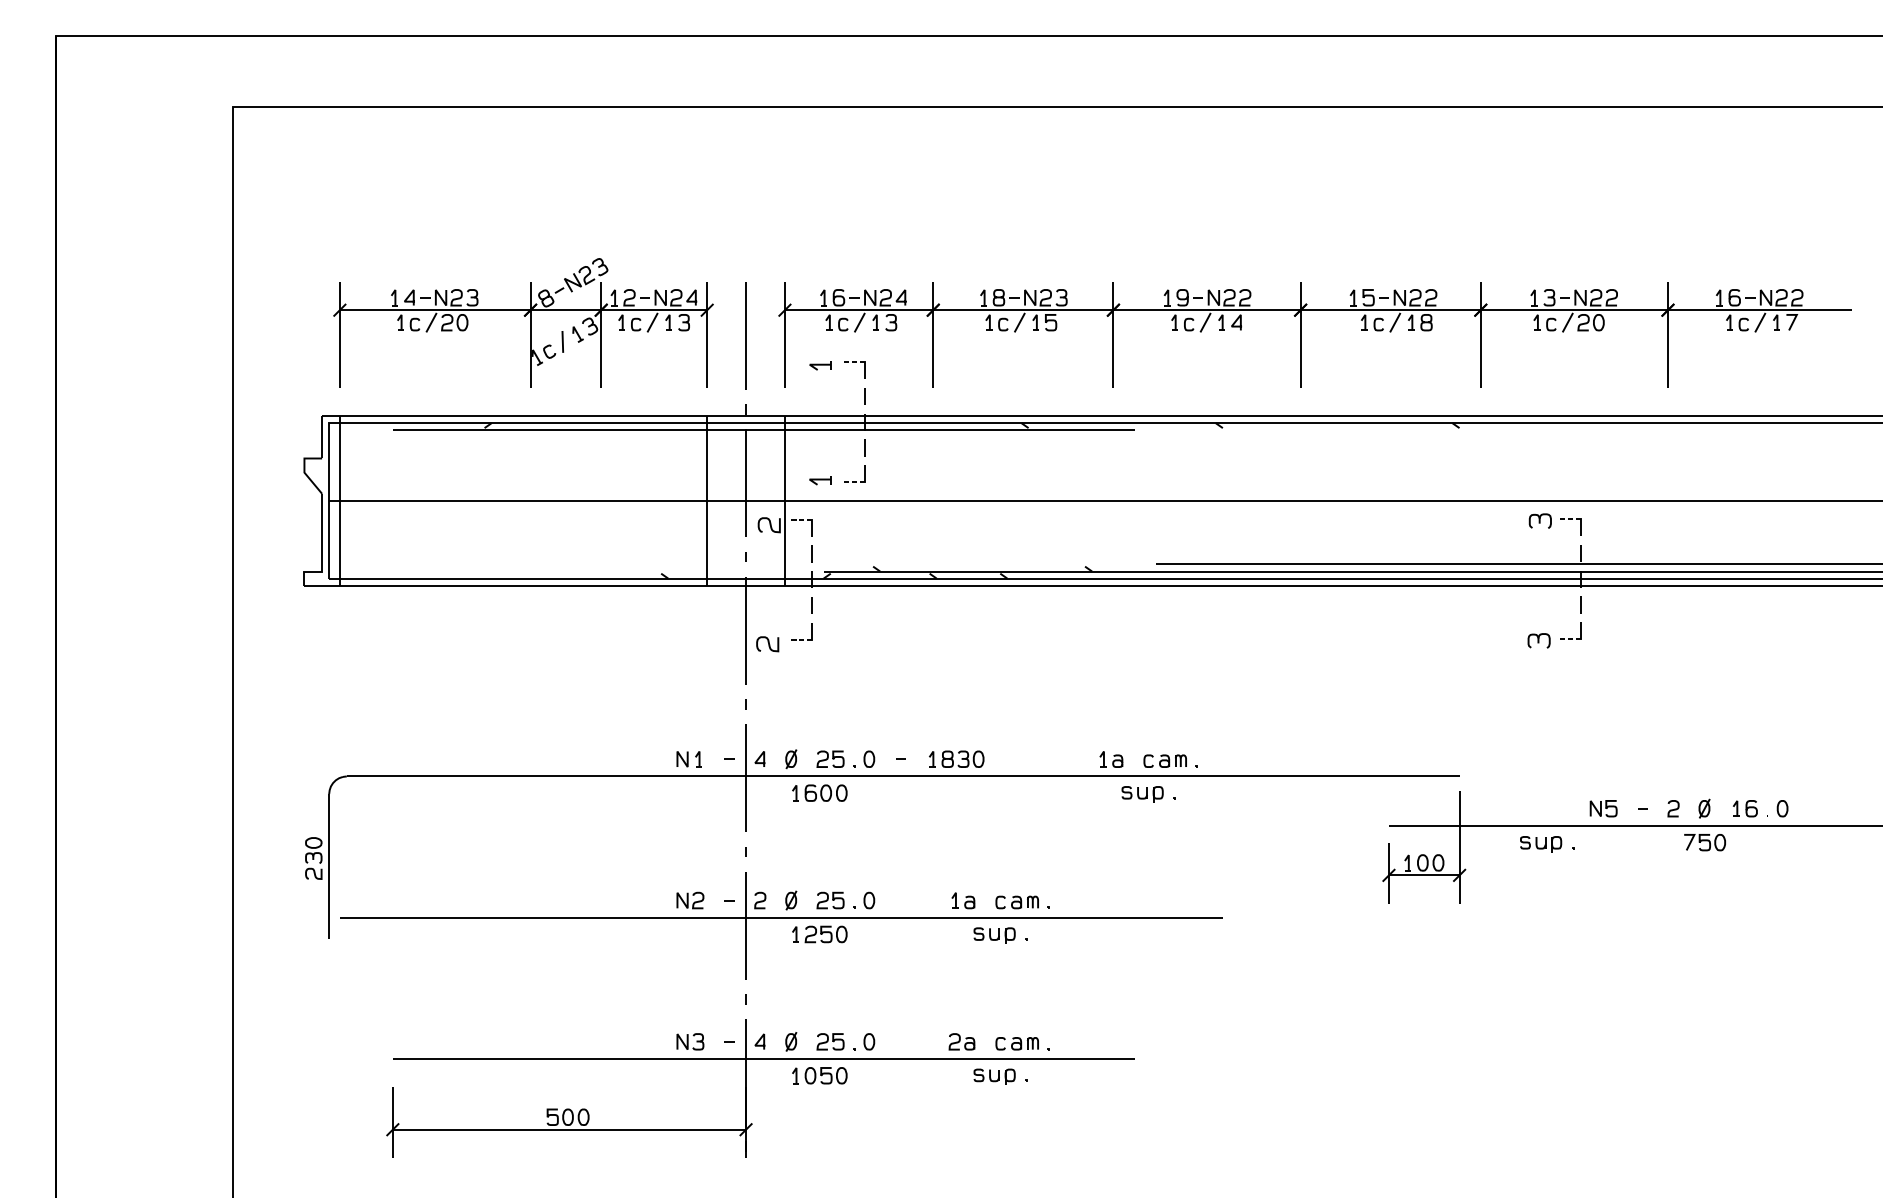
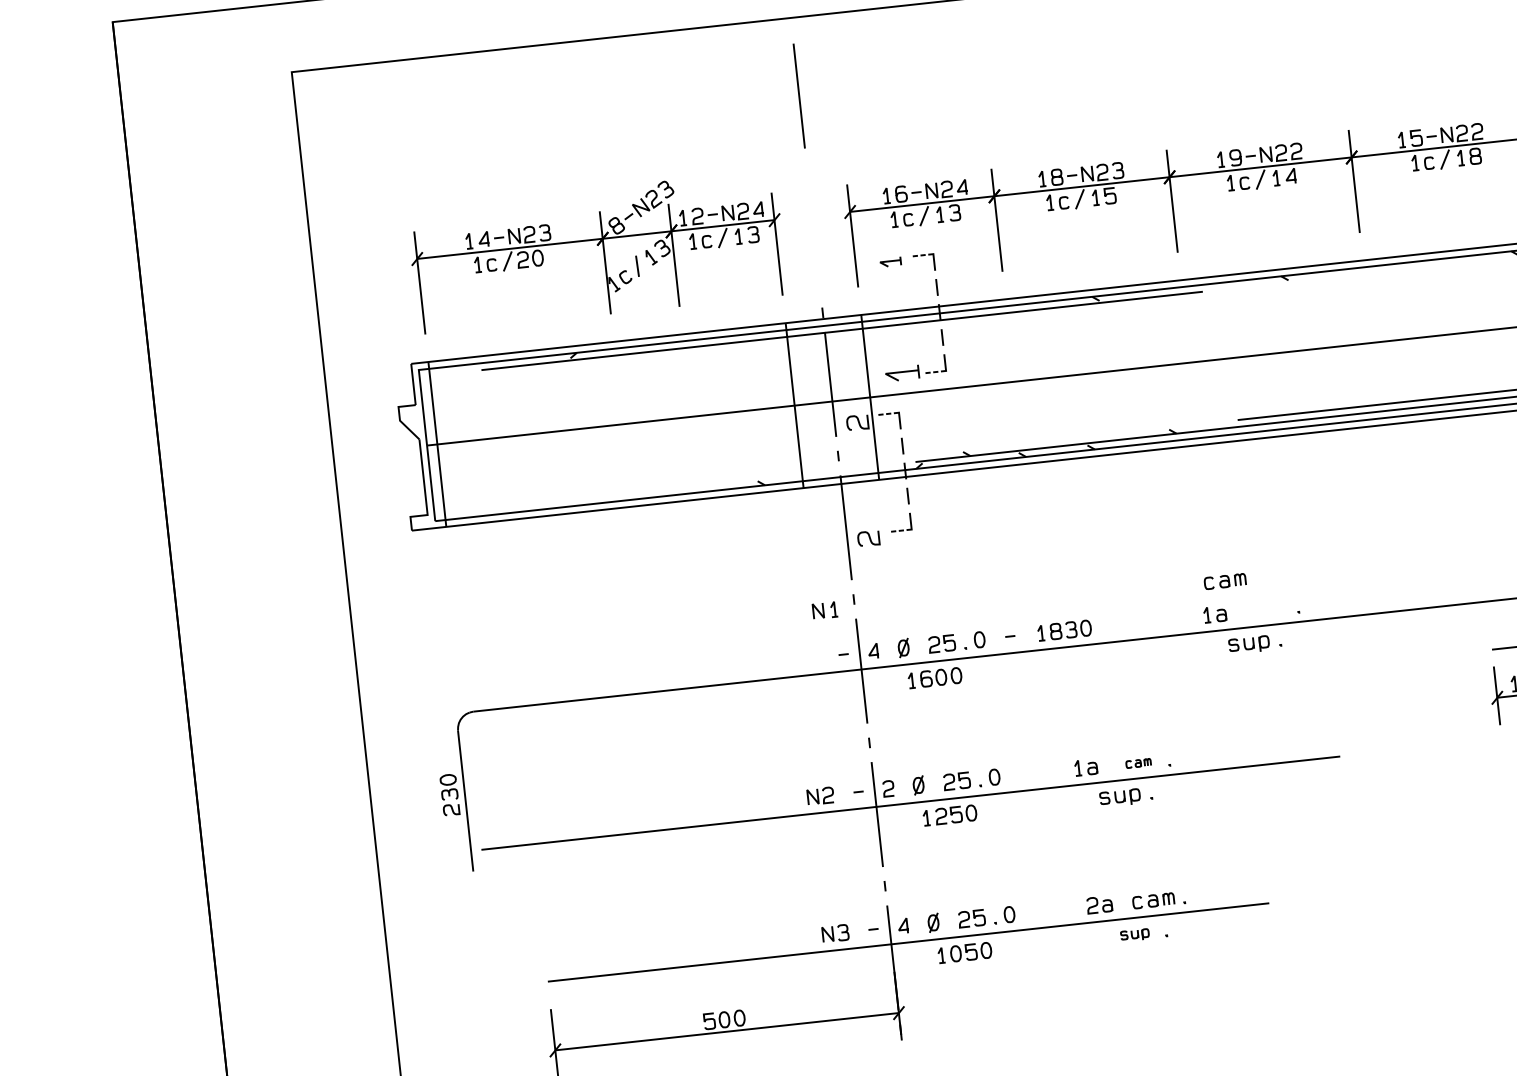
line: (745, 335) -> (798, 95), moved
part: (820, 480) -> (902, 373), size x1.6
part: (688, 759) -> (824, 610), moved
part: (1164, 760) -> (1224, 580), moved
part: (1016, 902) -> (1137, 763), size x0.6
part: (994, 1076) -> (1134, 935), size x0.7

